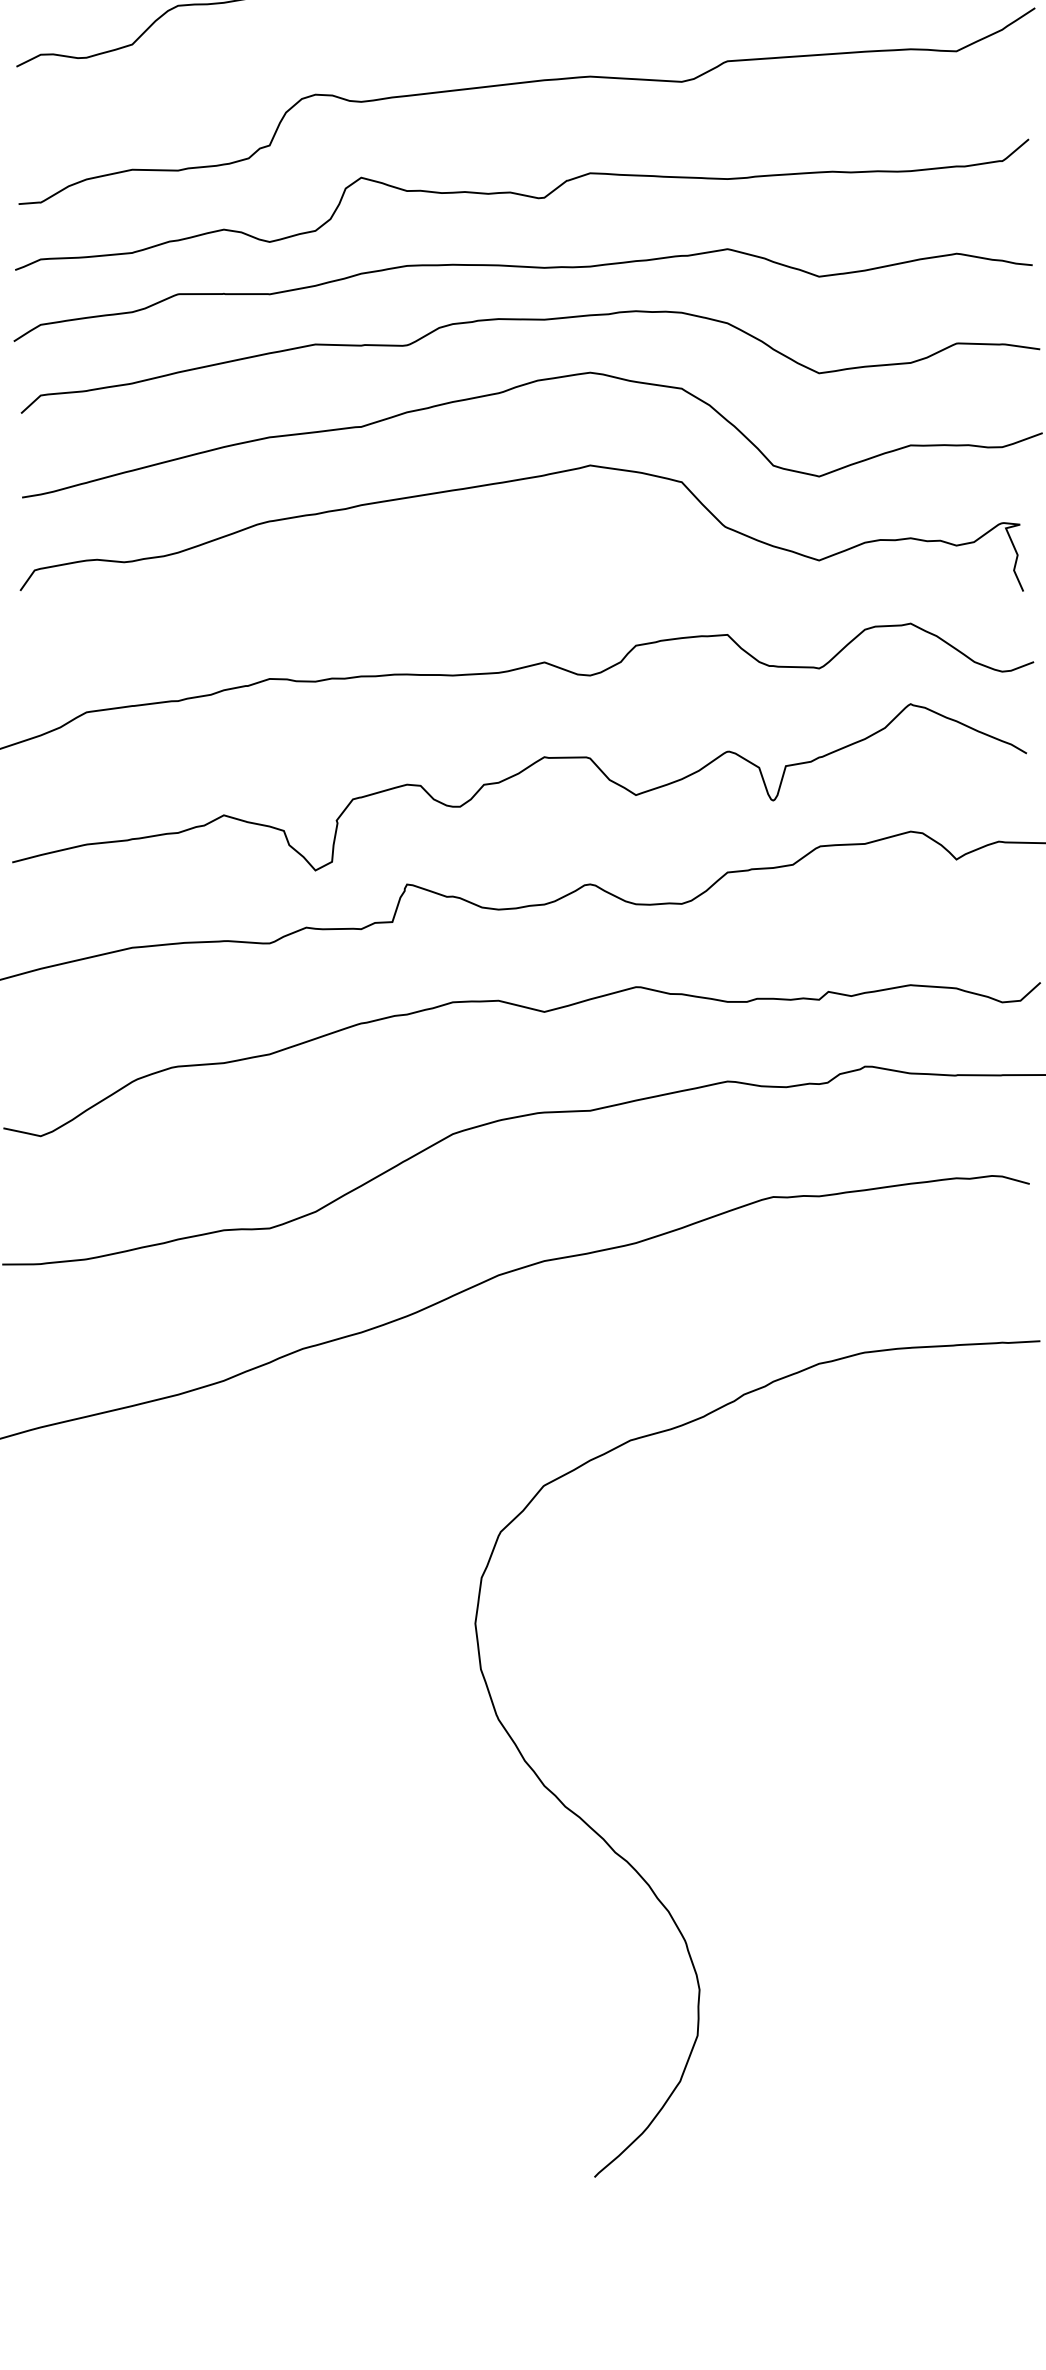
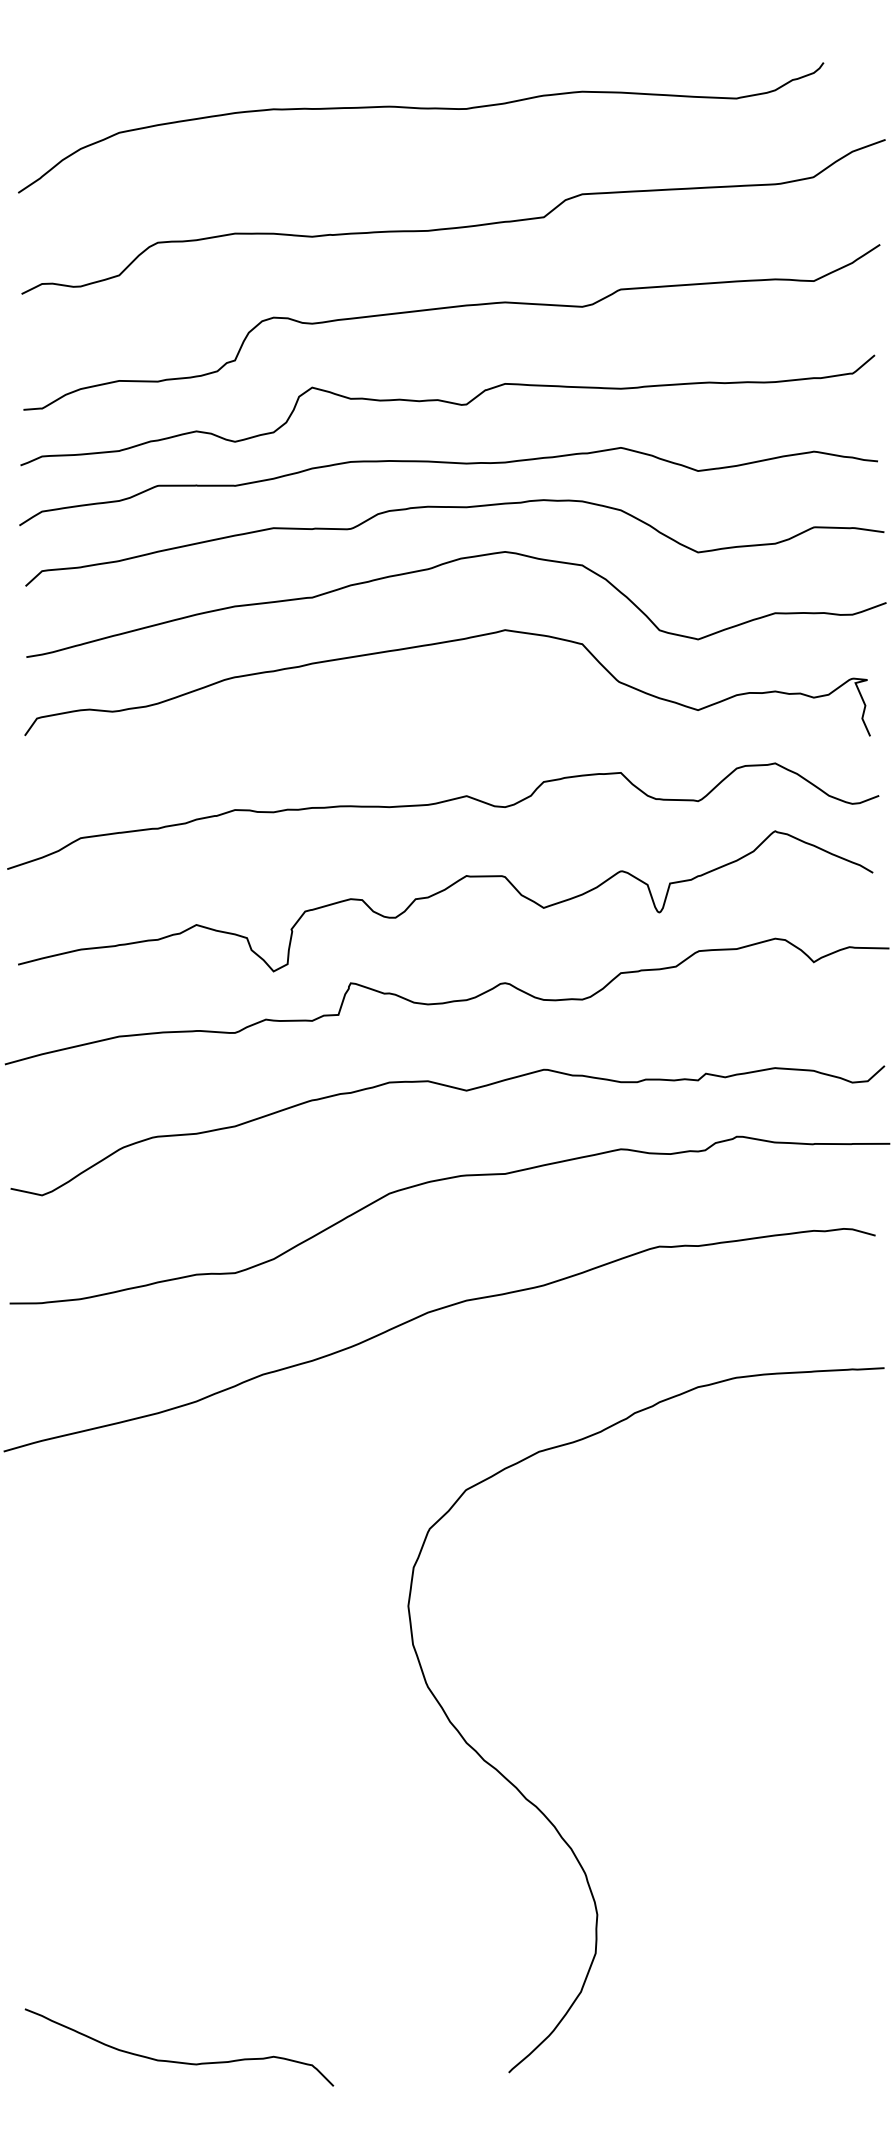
curve: (203, 2163) -> (179, 2061), added

